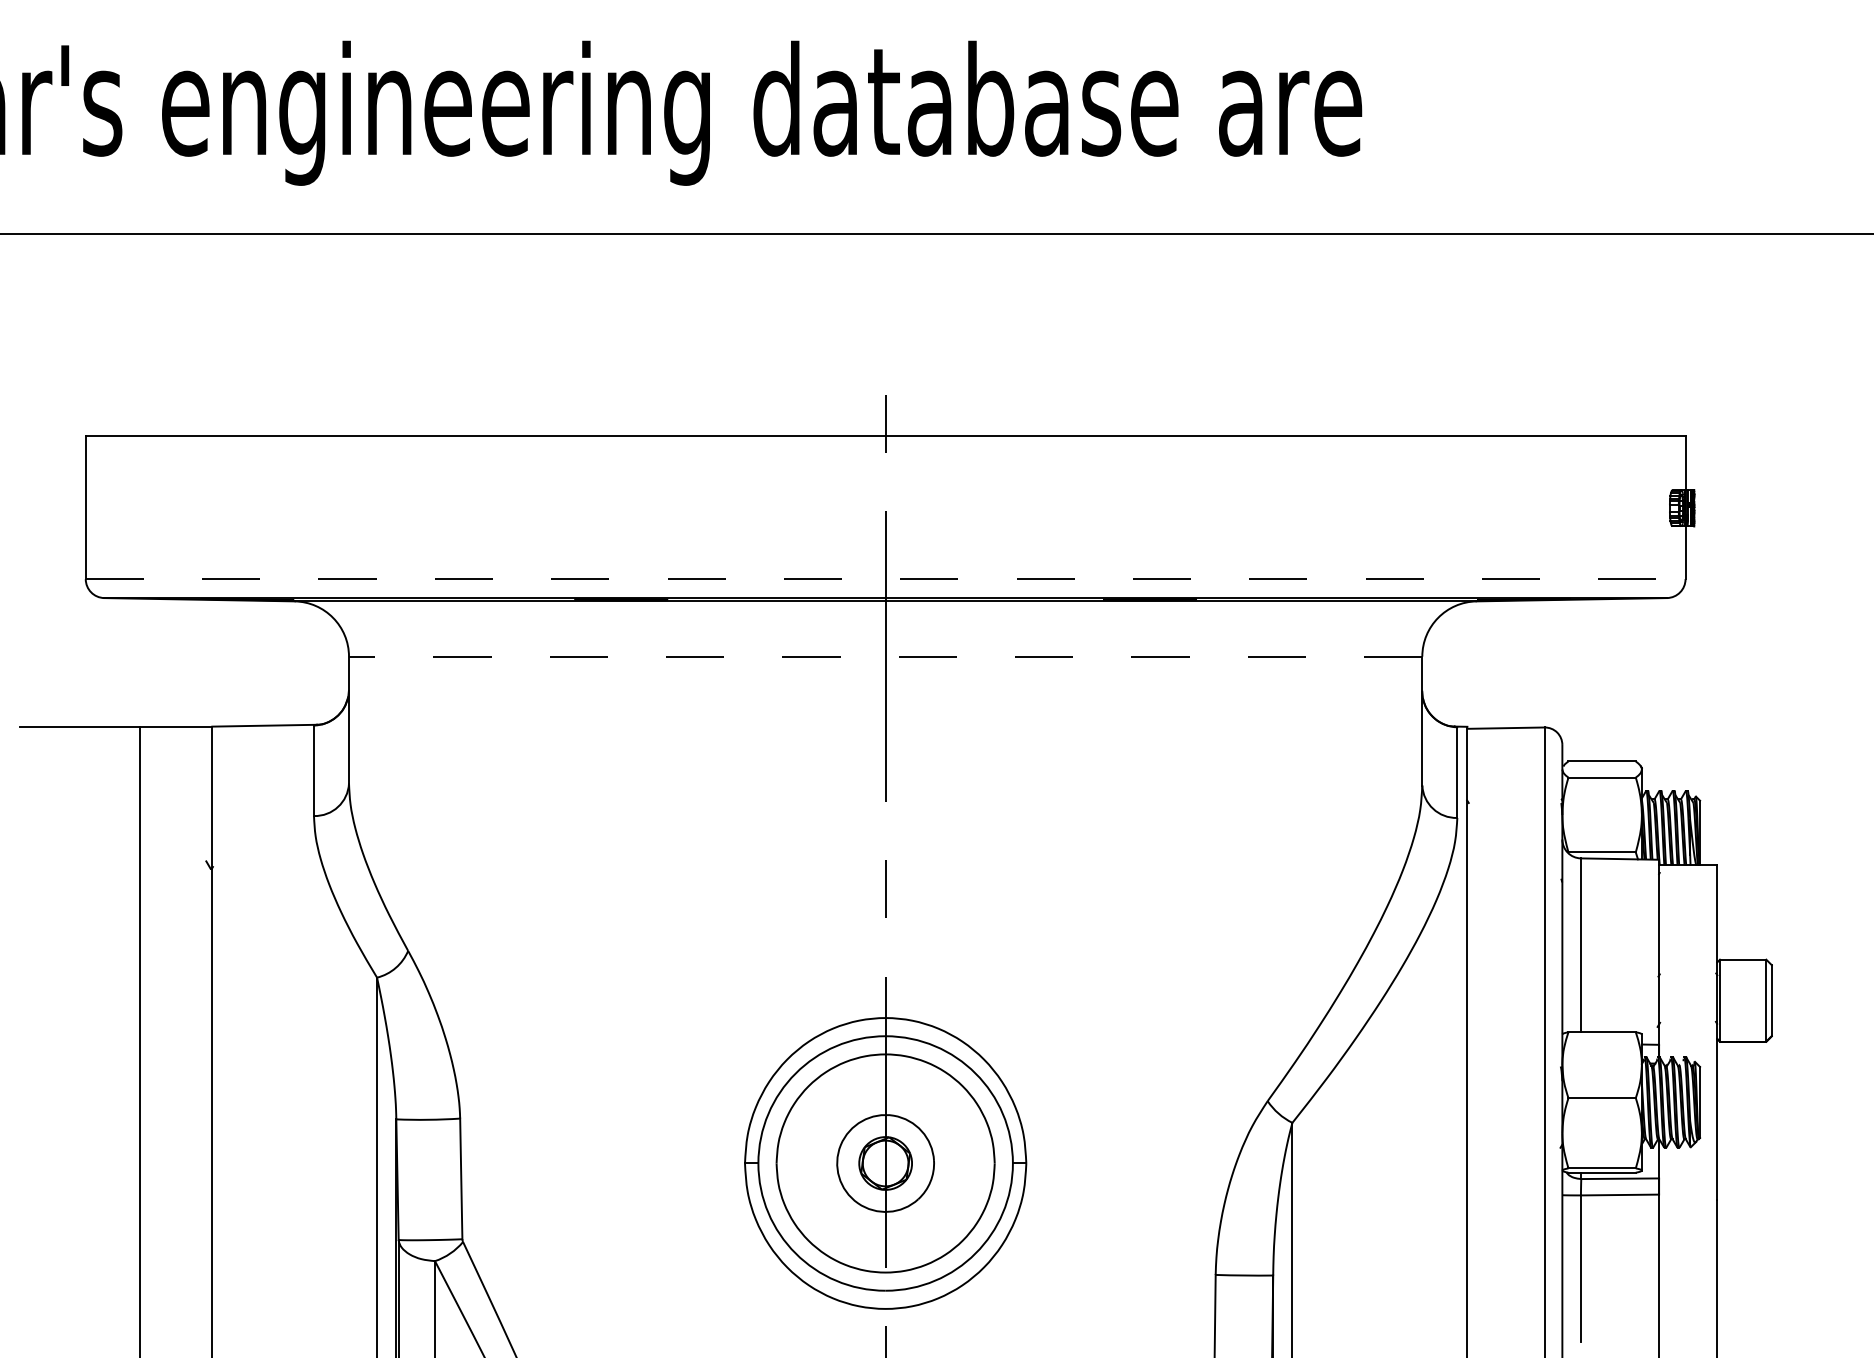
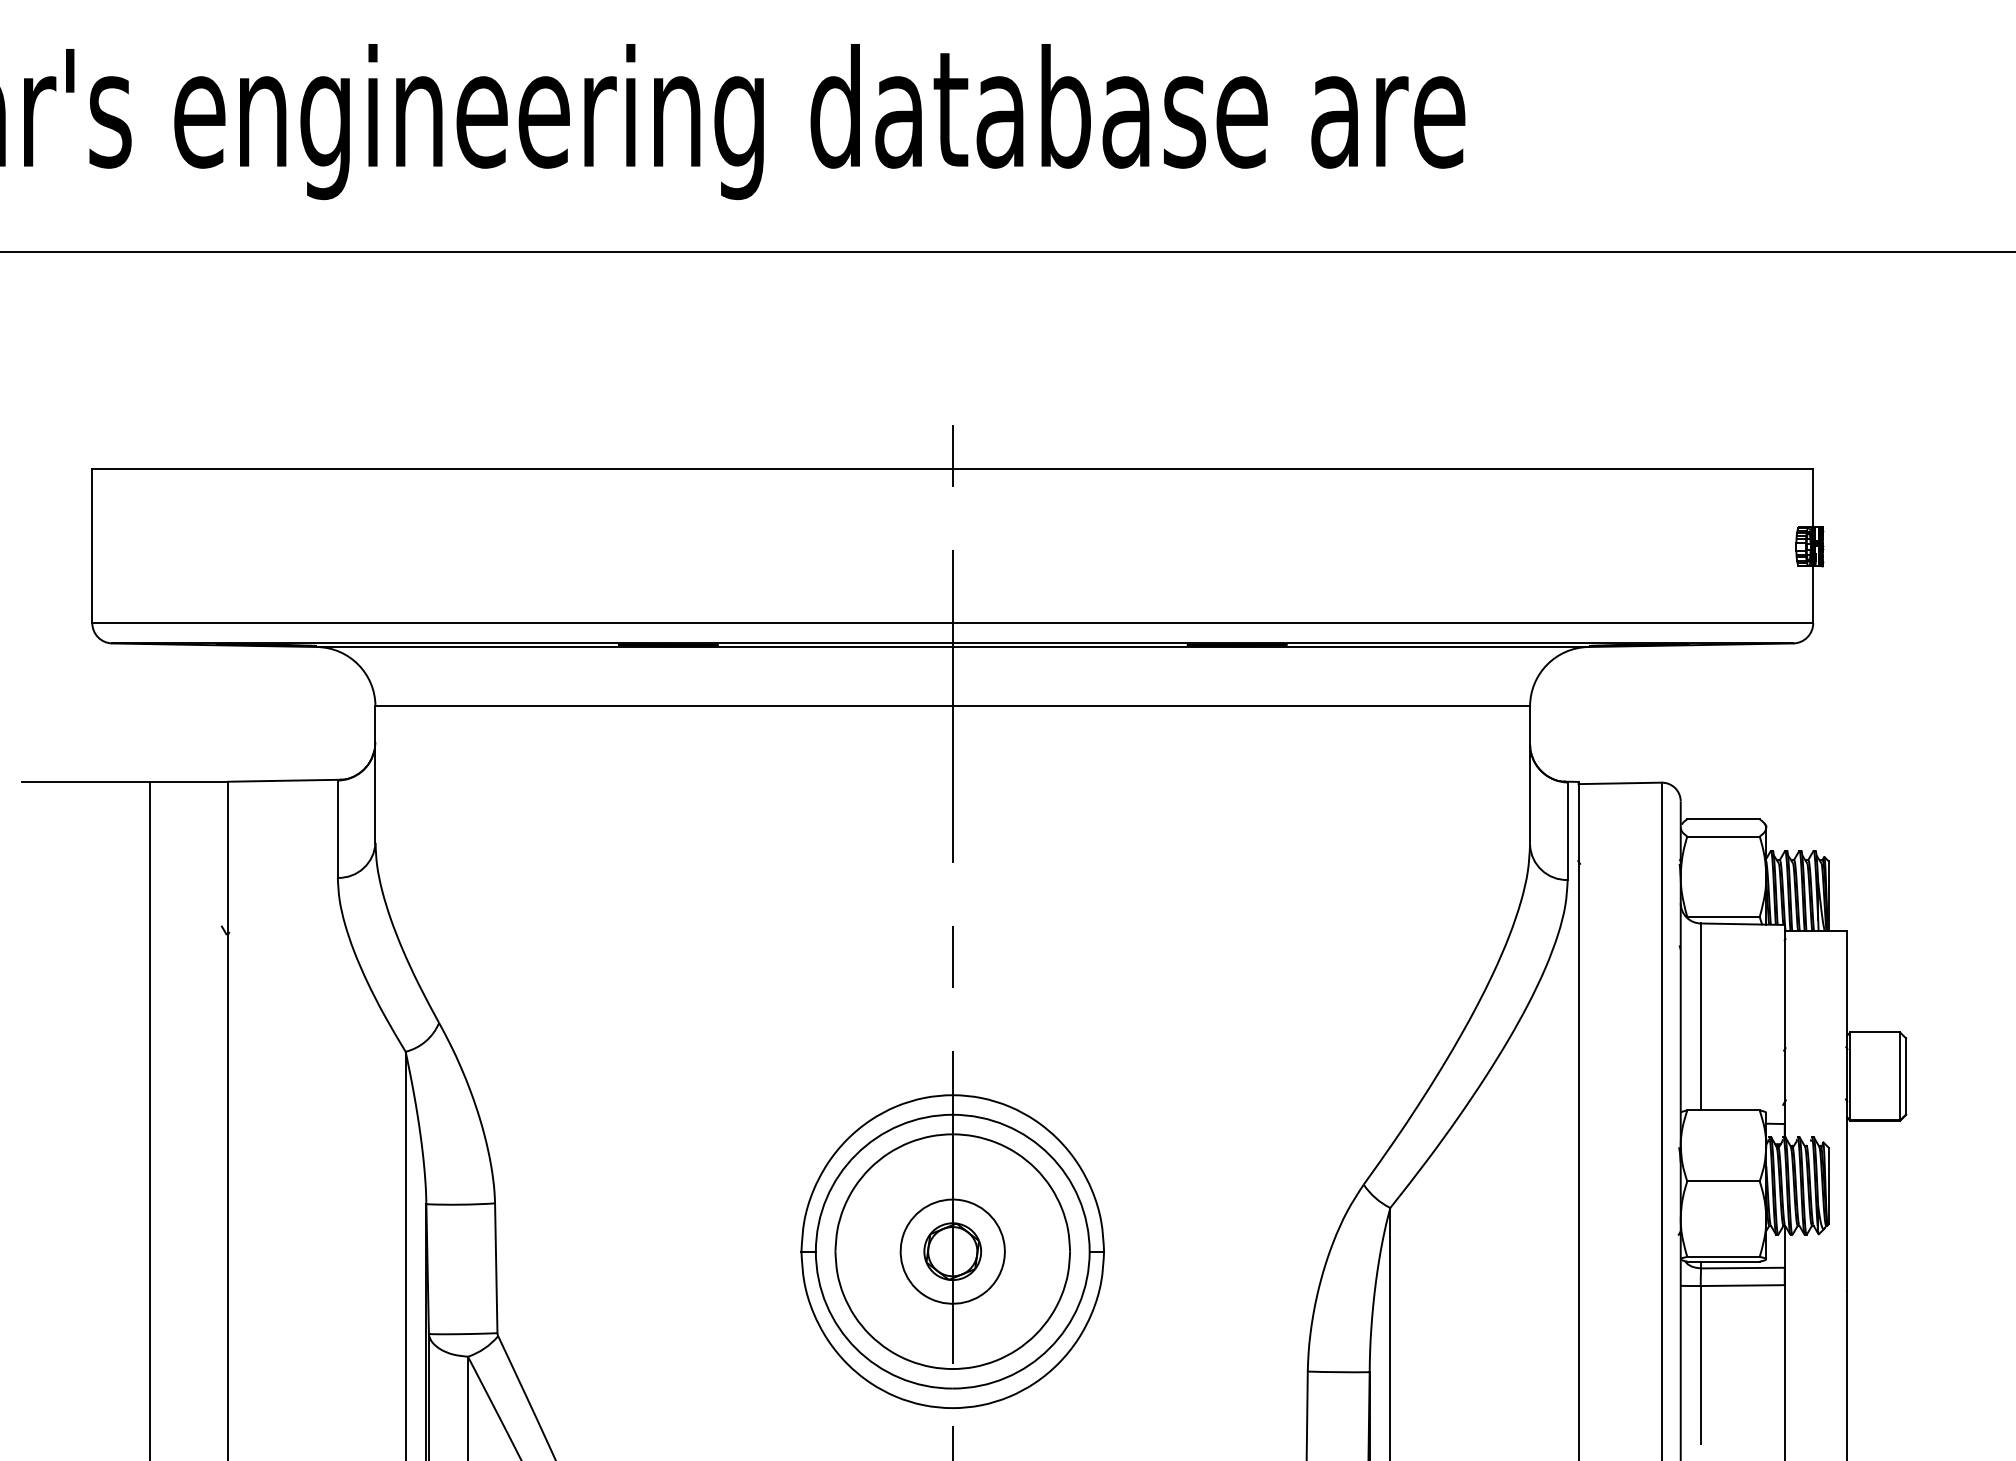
line: (886, 579) -> (953, 623), dashed -> solid
line: (885, 656) -> (952, 706), dashed -> solid

